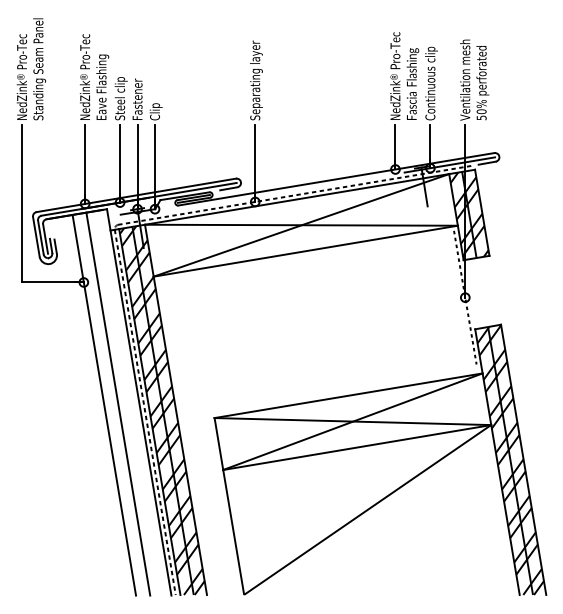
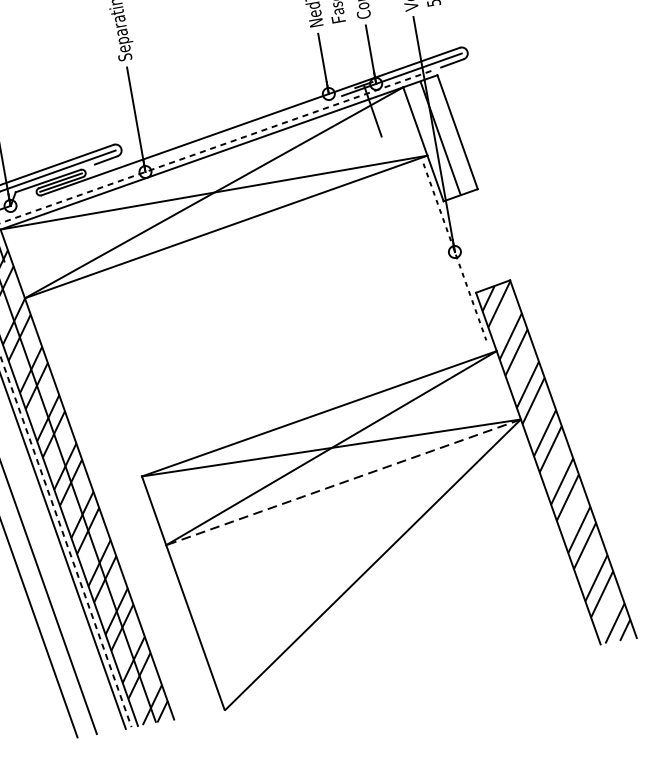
hatch: (469, 214) -> (440, 137), removed
line: (357, 447) -> (343, 482), solid -> dashed
hatch: (510, 460) -> (555, 463), removed

